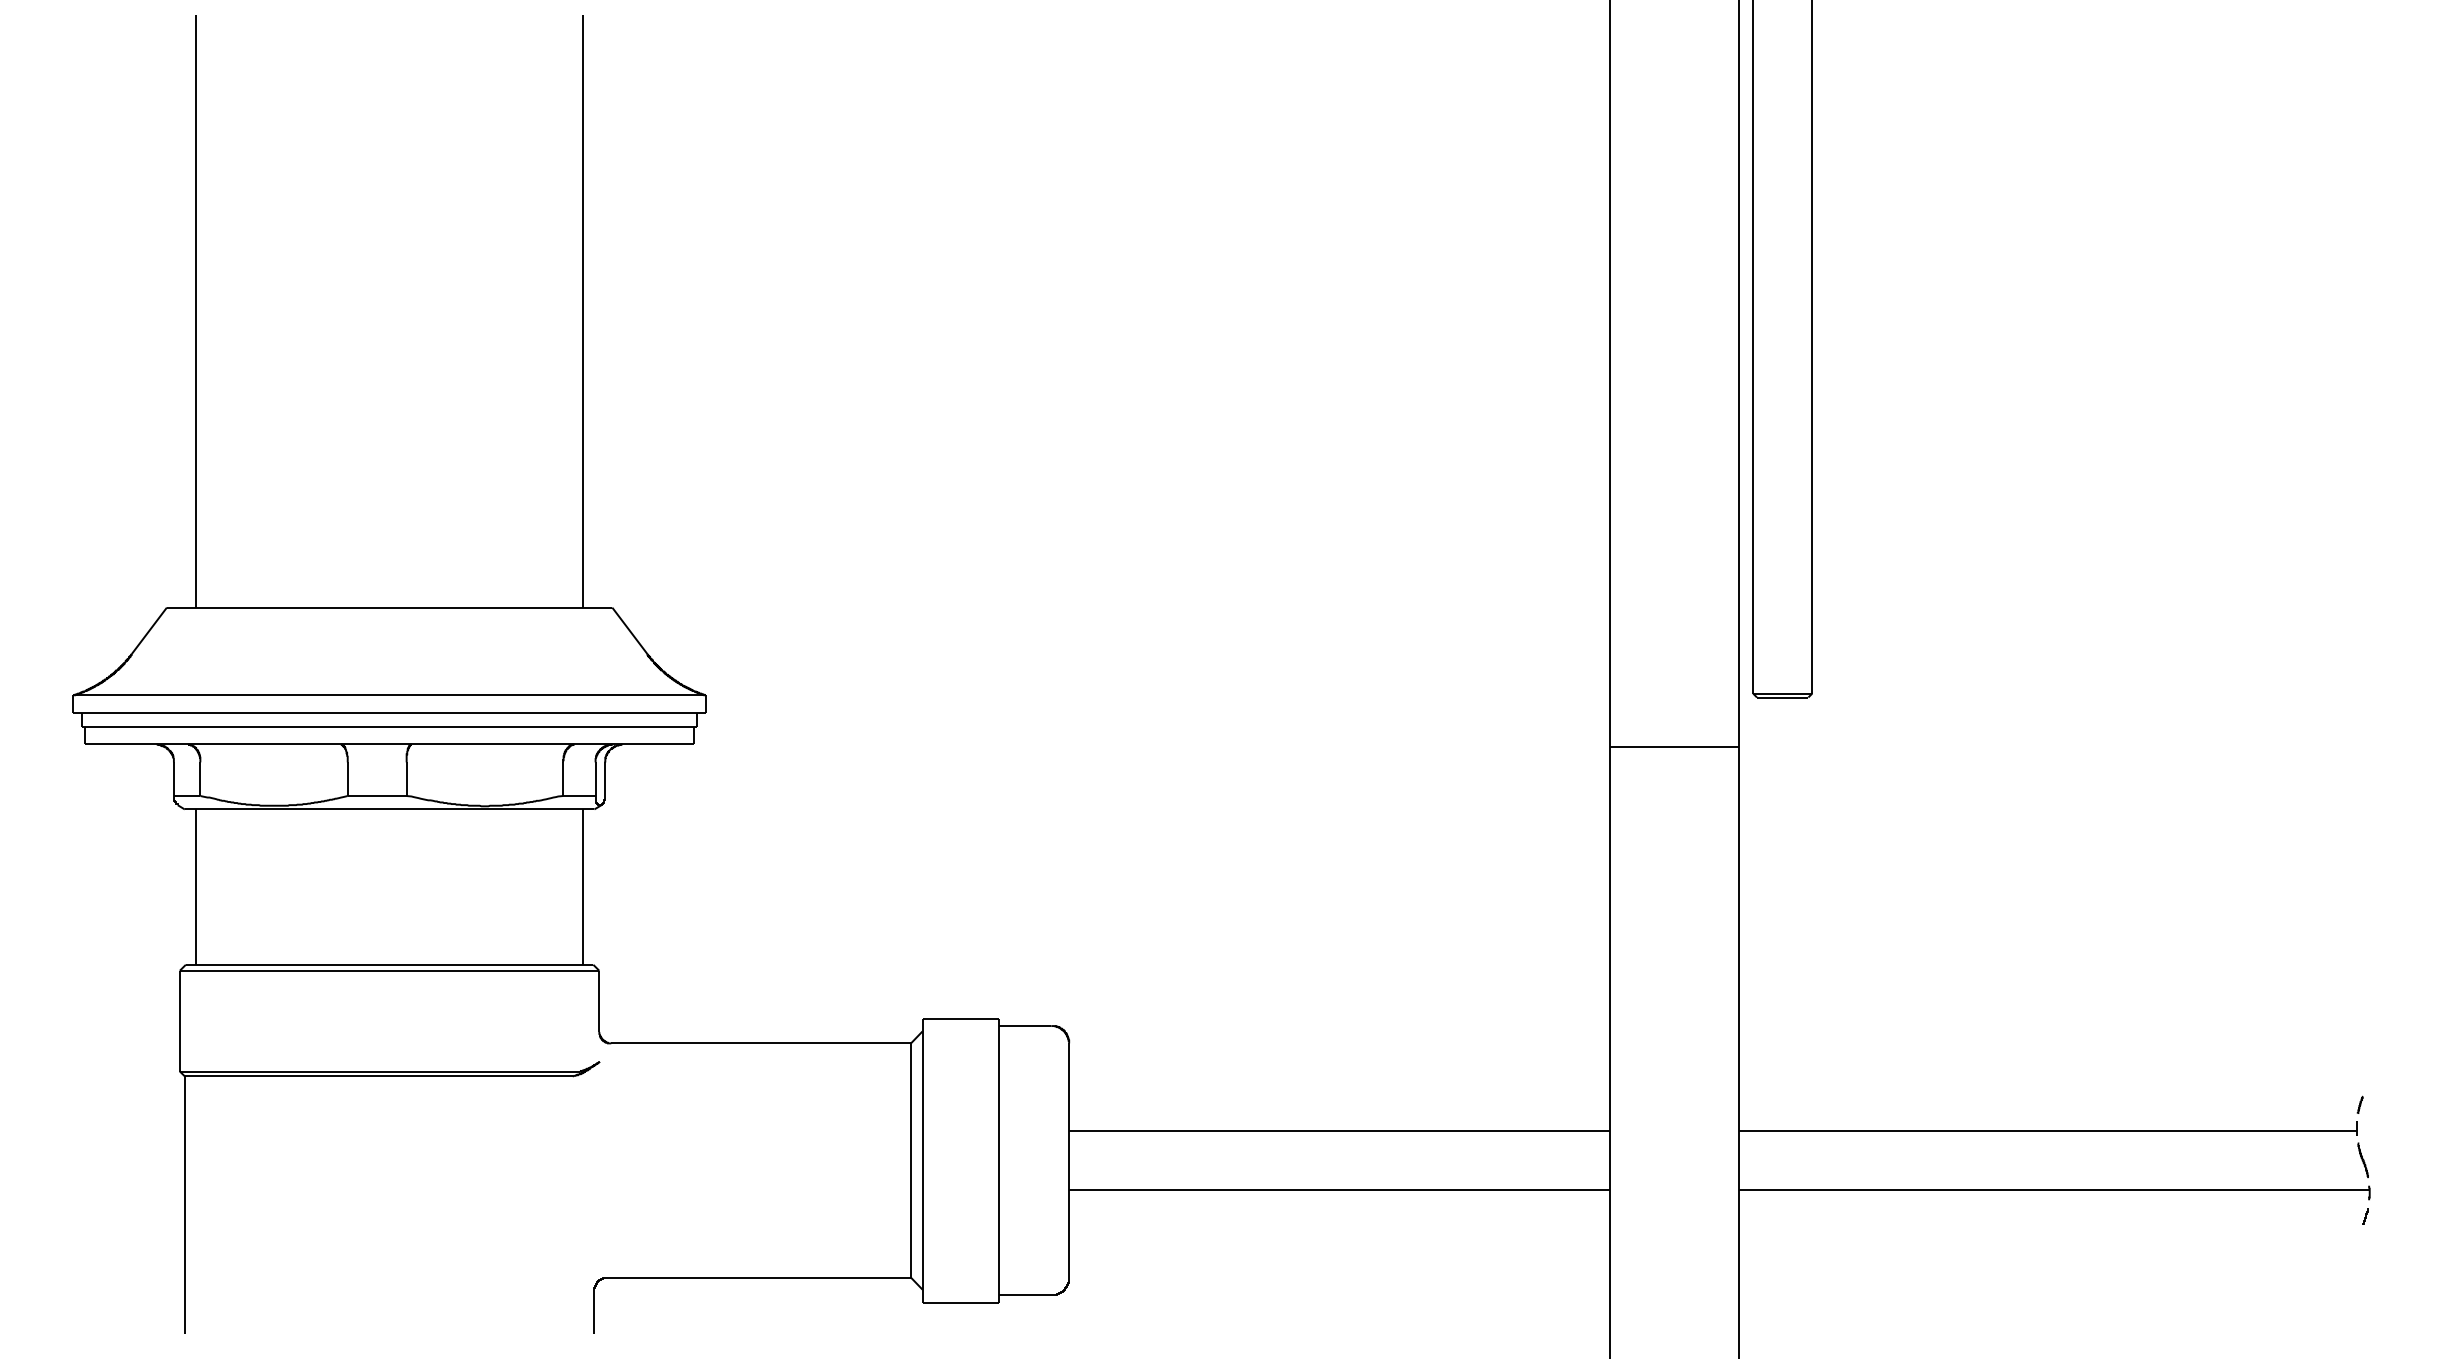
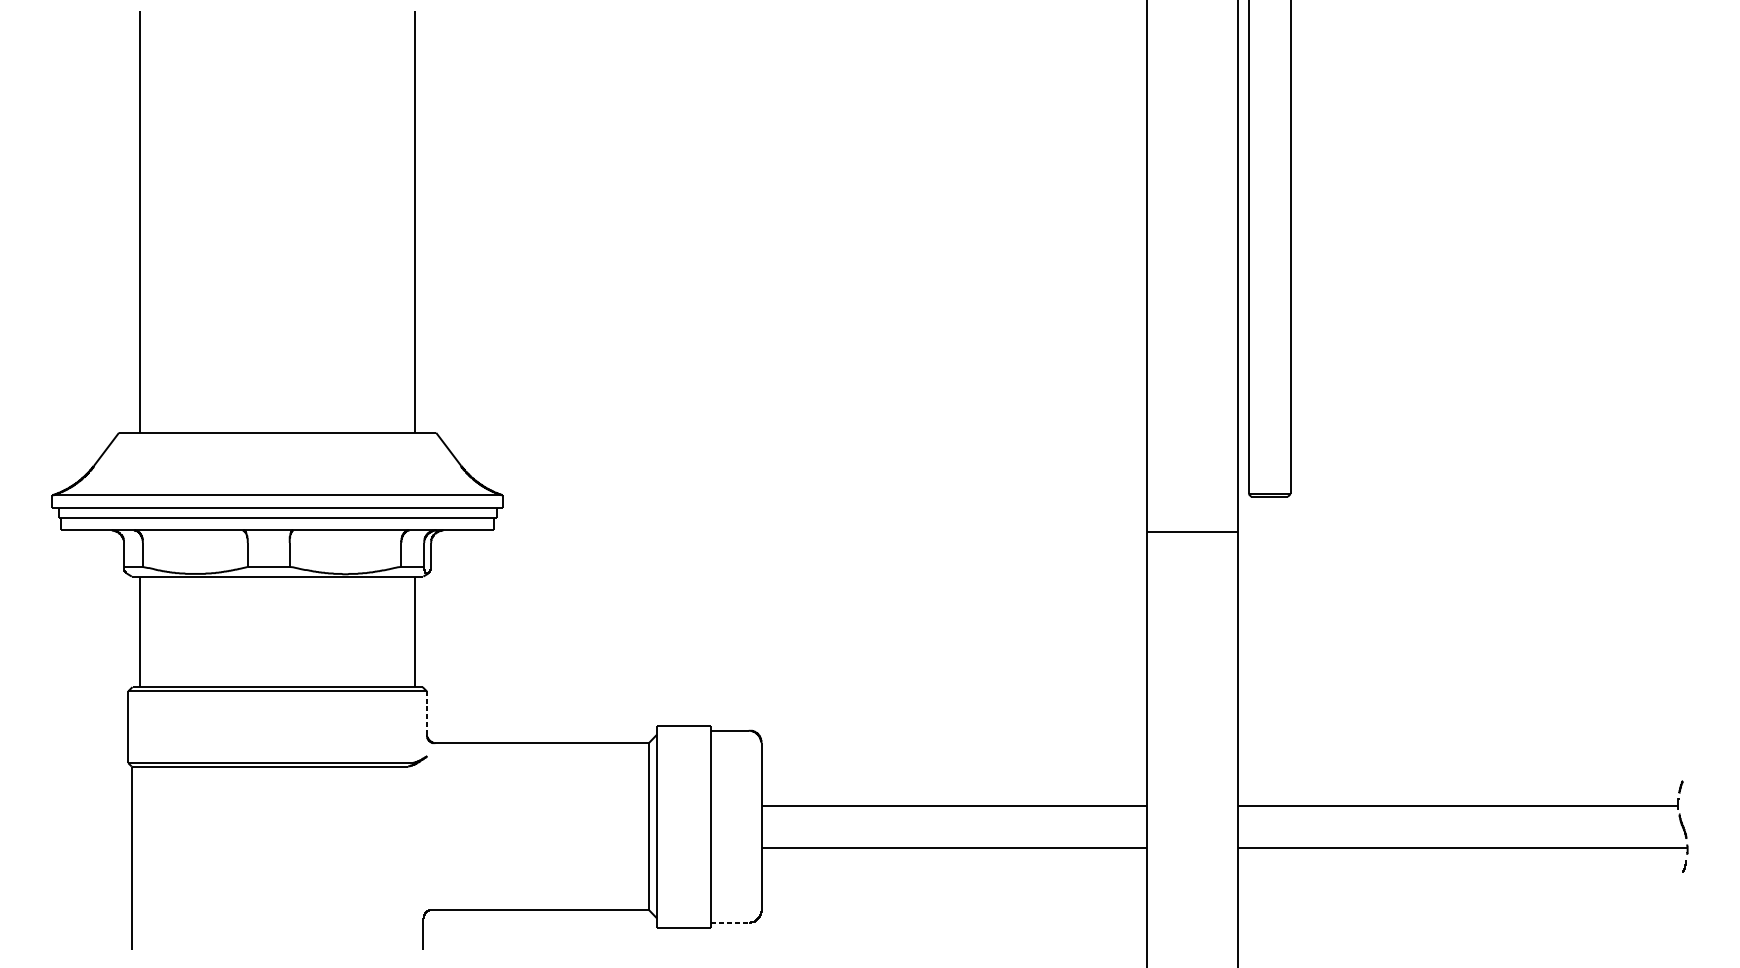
line: (599, 1001) -> (427, 713), solid -> dashed
line: (1025, 1295) -> (730, 922), solid -> dashed

